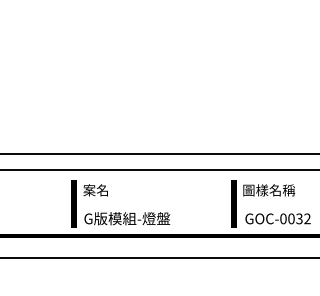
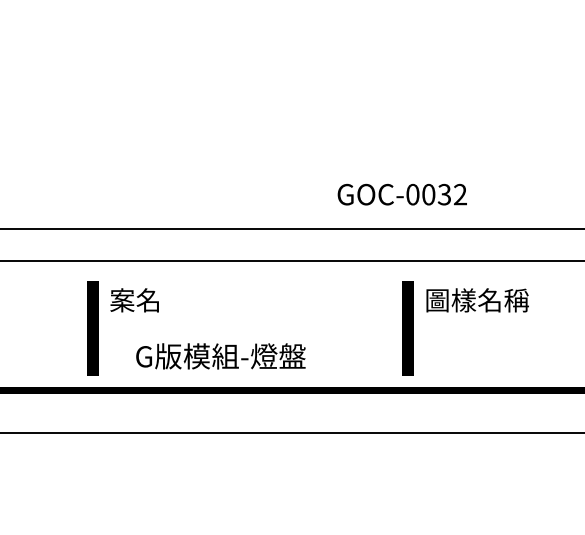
text: (127, 218) -> (221, 355), moved
text: (277, 218) -> (401, 193), moved

